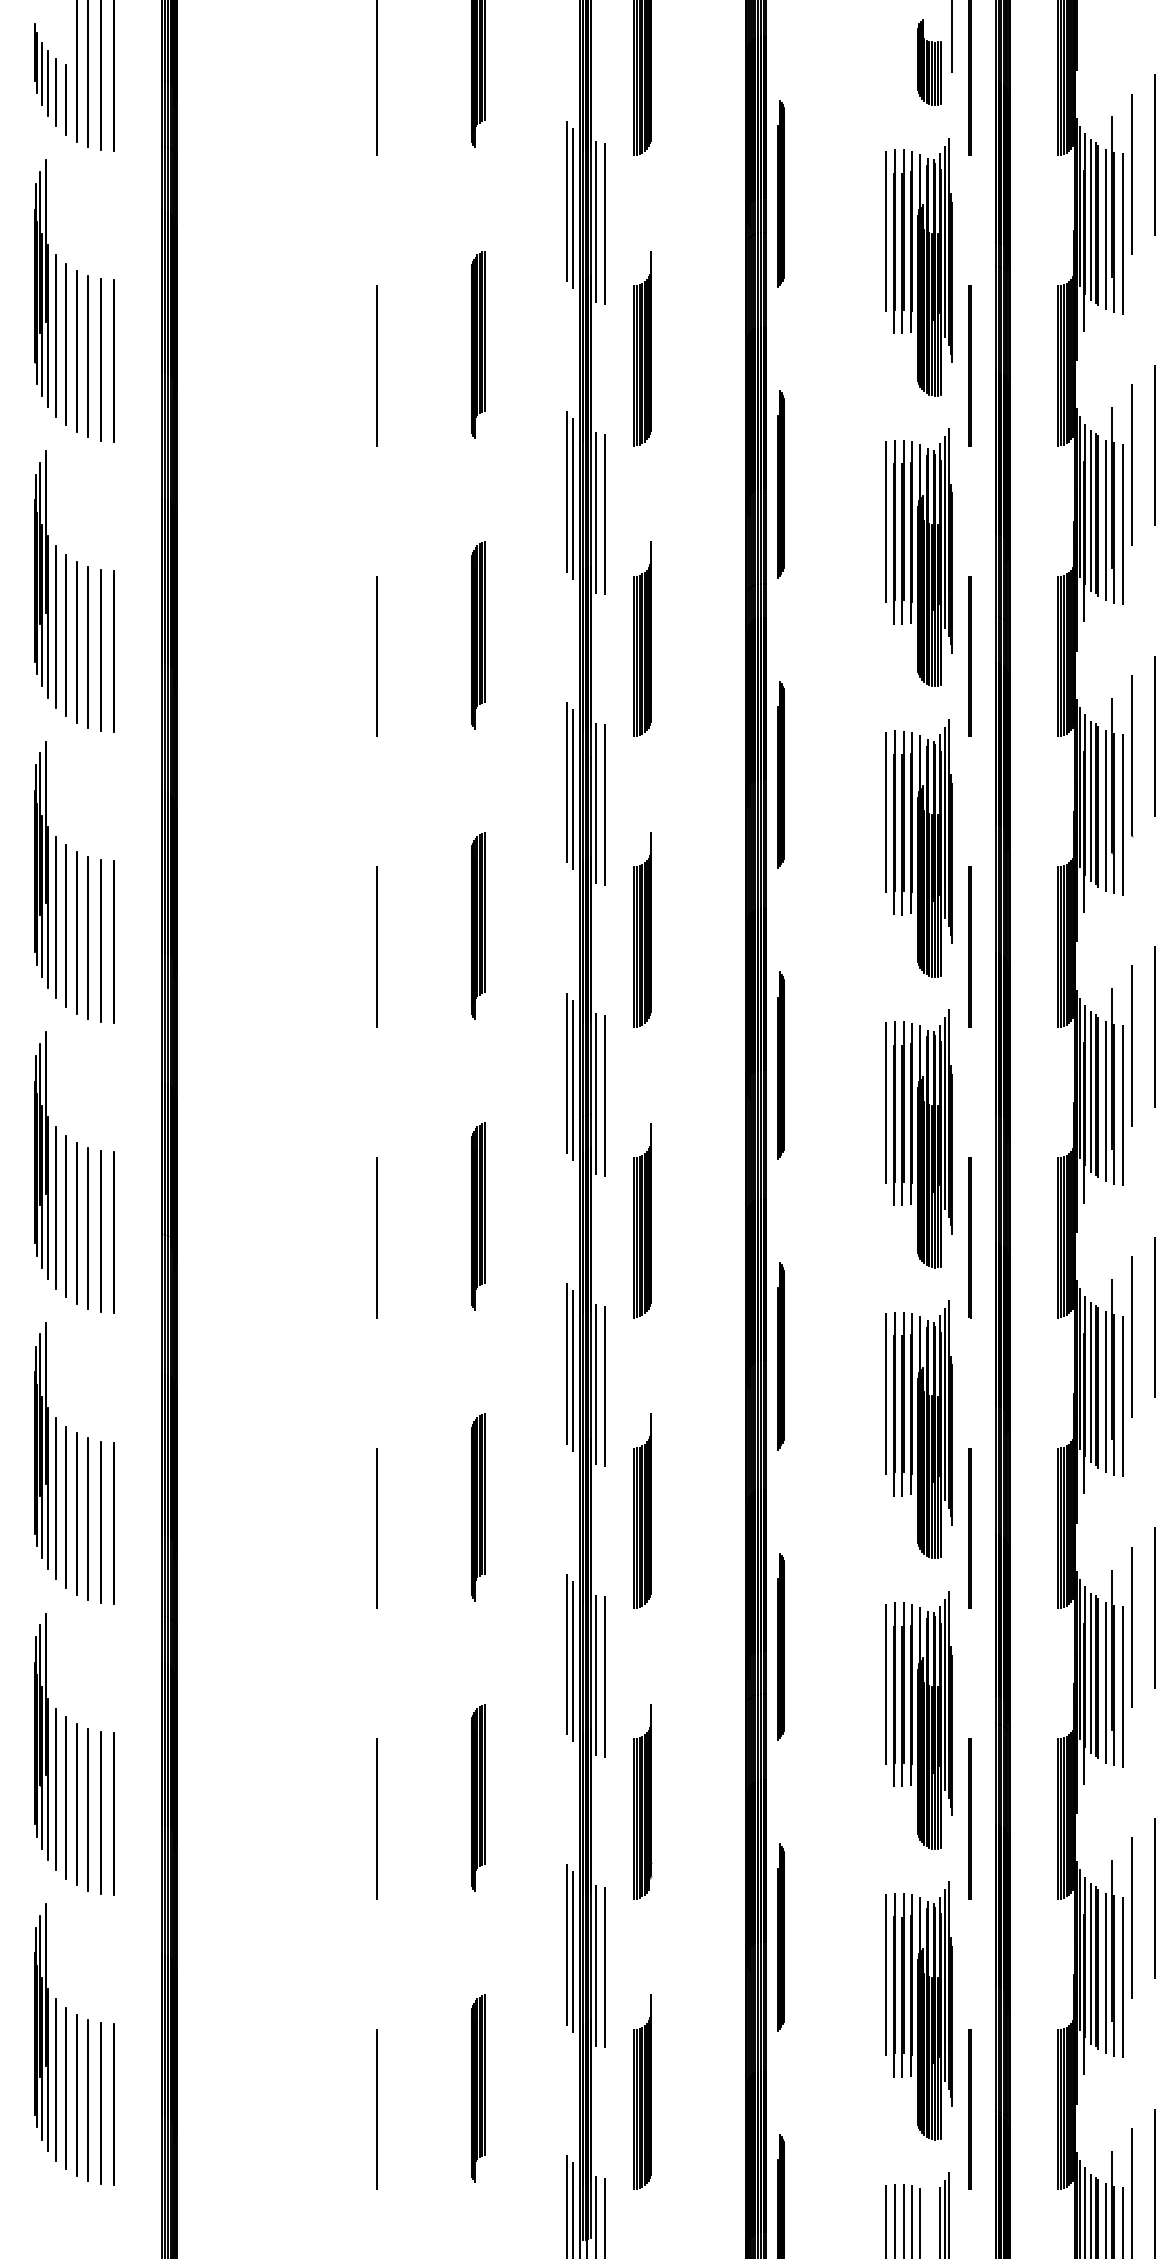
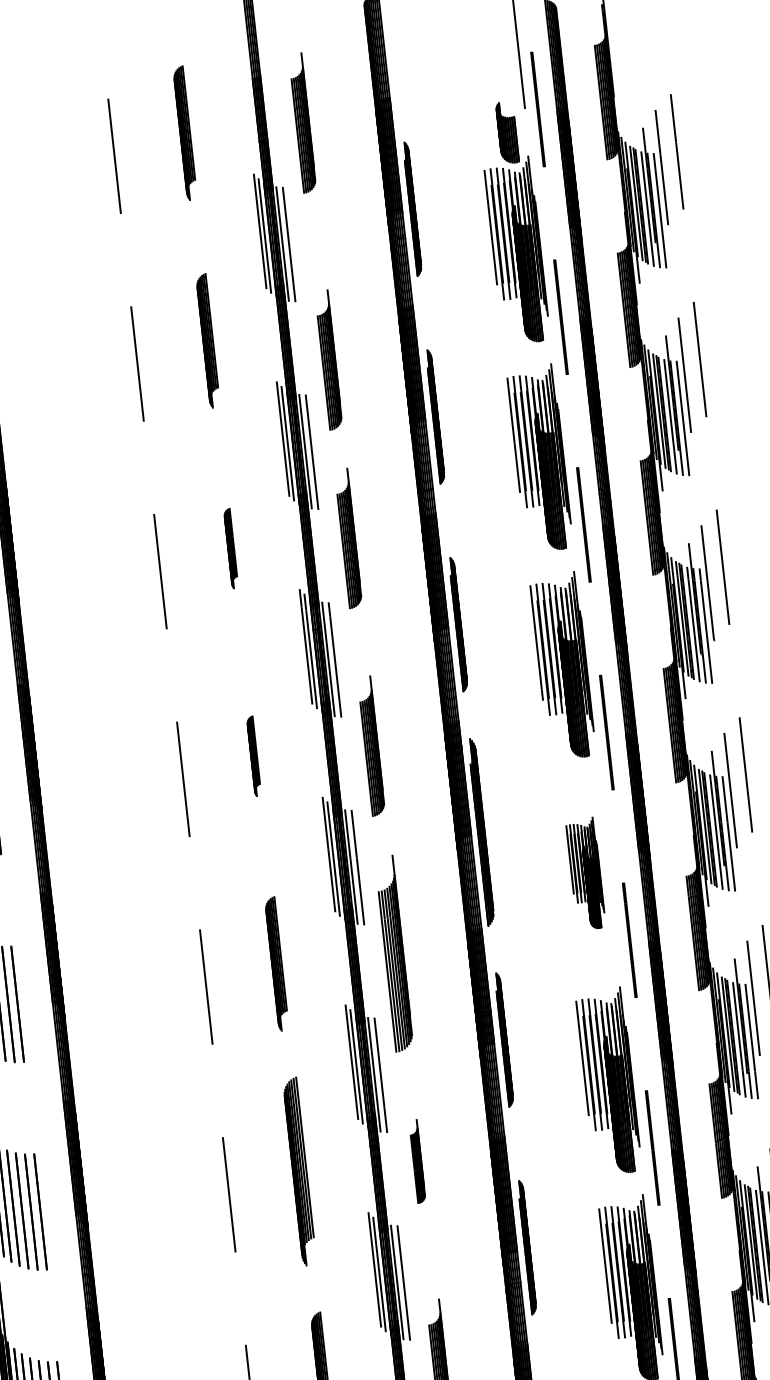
part: (929, 62) -> (507, 132), moved
part: (642, 348) -> (329, 359), moved
part: (478, 635) -> (231, 548), size x0.6
part: (478, 925) -> (254, 755), size x0.6
part: (780, 1065) -> (481, 832), size x1.4
part: (918, 1138) -> (585, 873), size x0.6
part: (642, 1220) -> (394, 953), size x1.4
part: (478, 1507) -> (300, 1171), size x1.4
part: (642, 1510) -> (417, 1161), size x0.6

